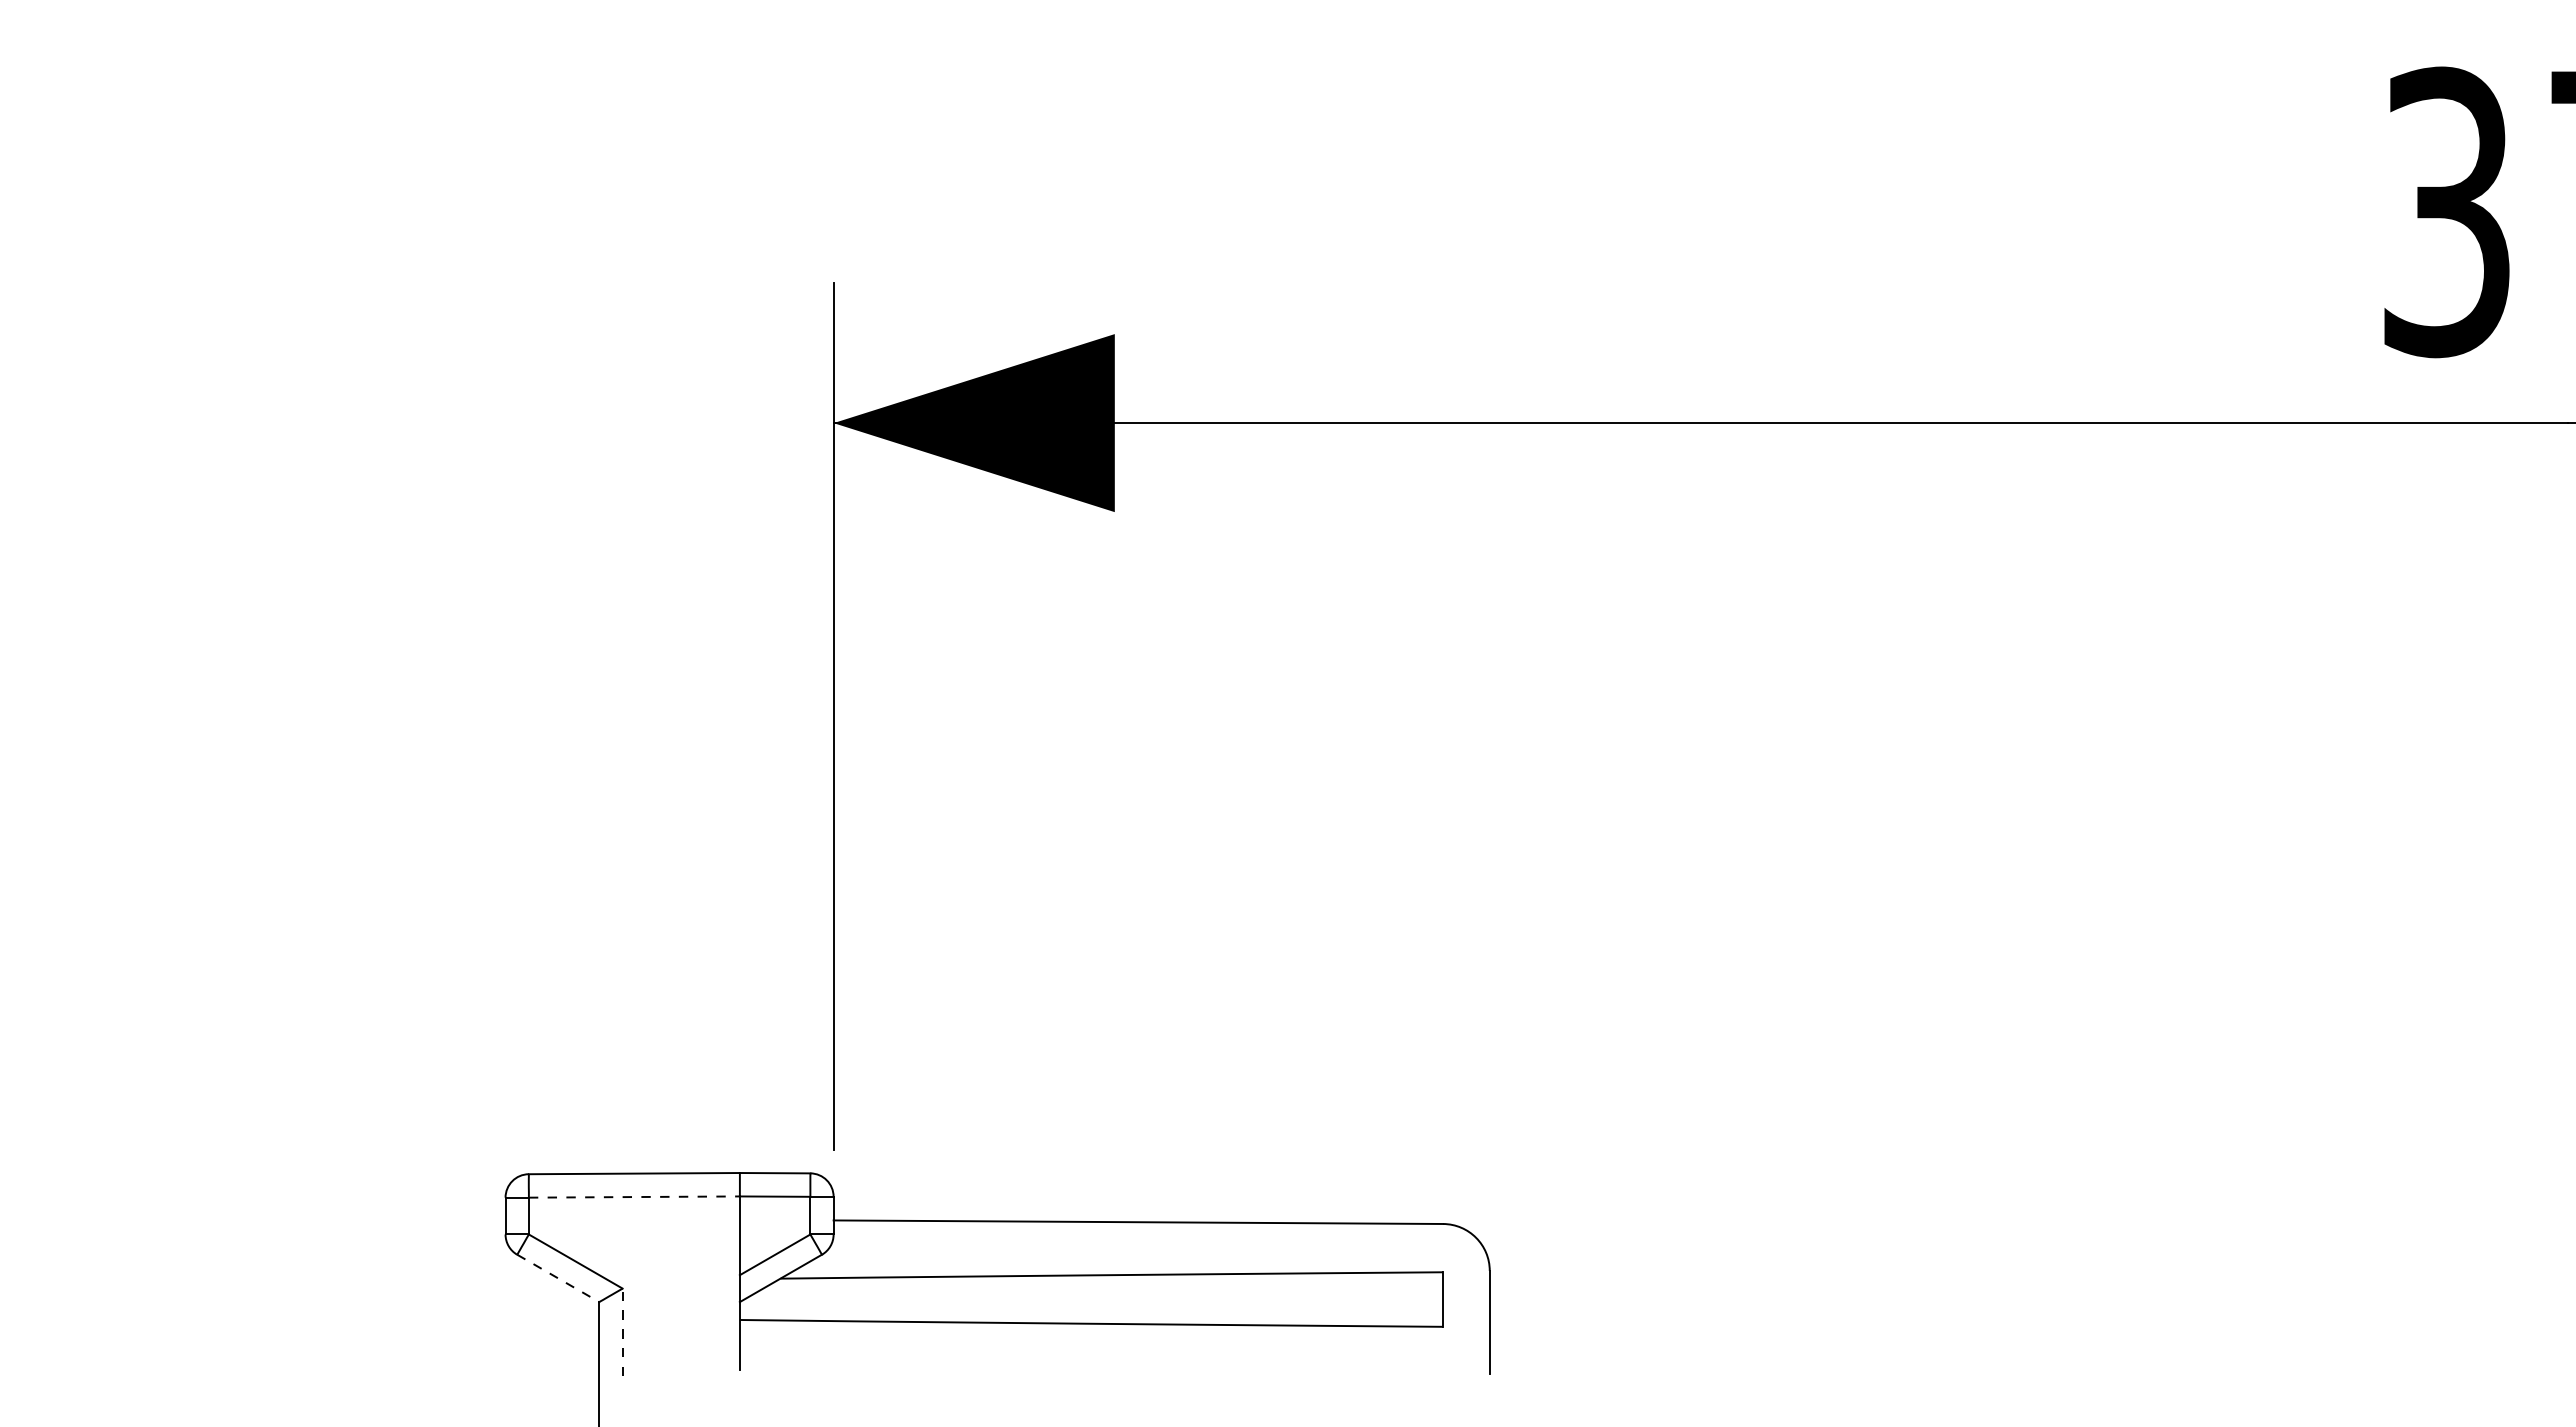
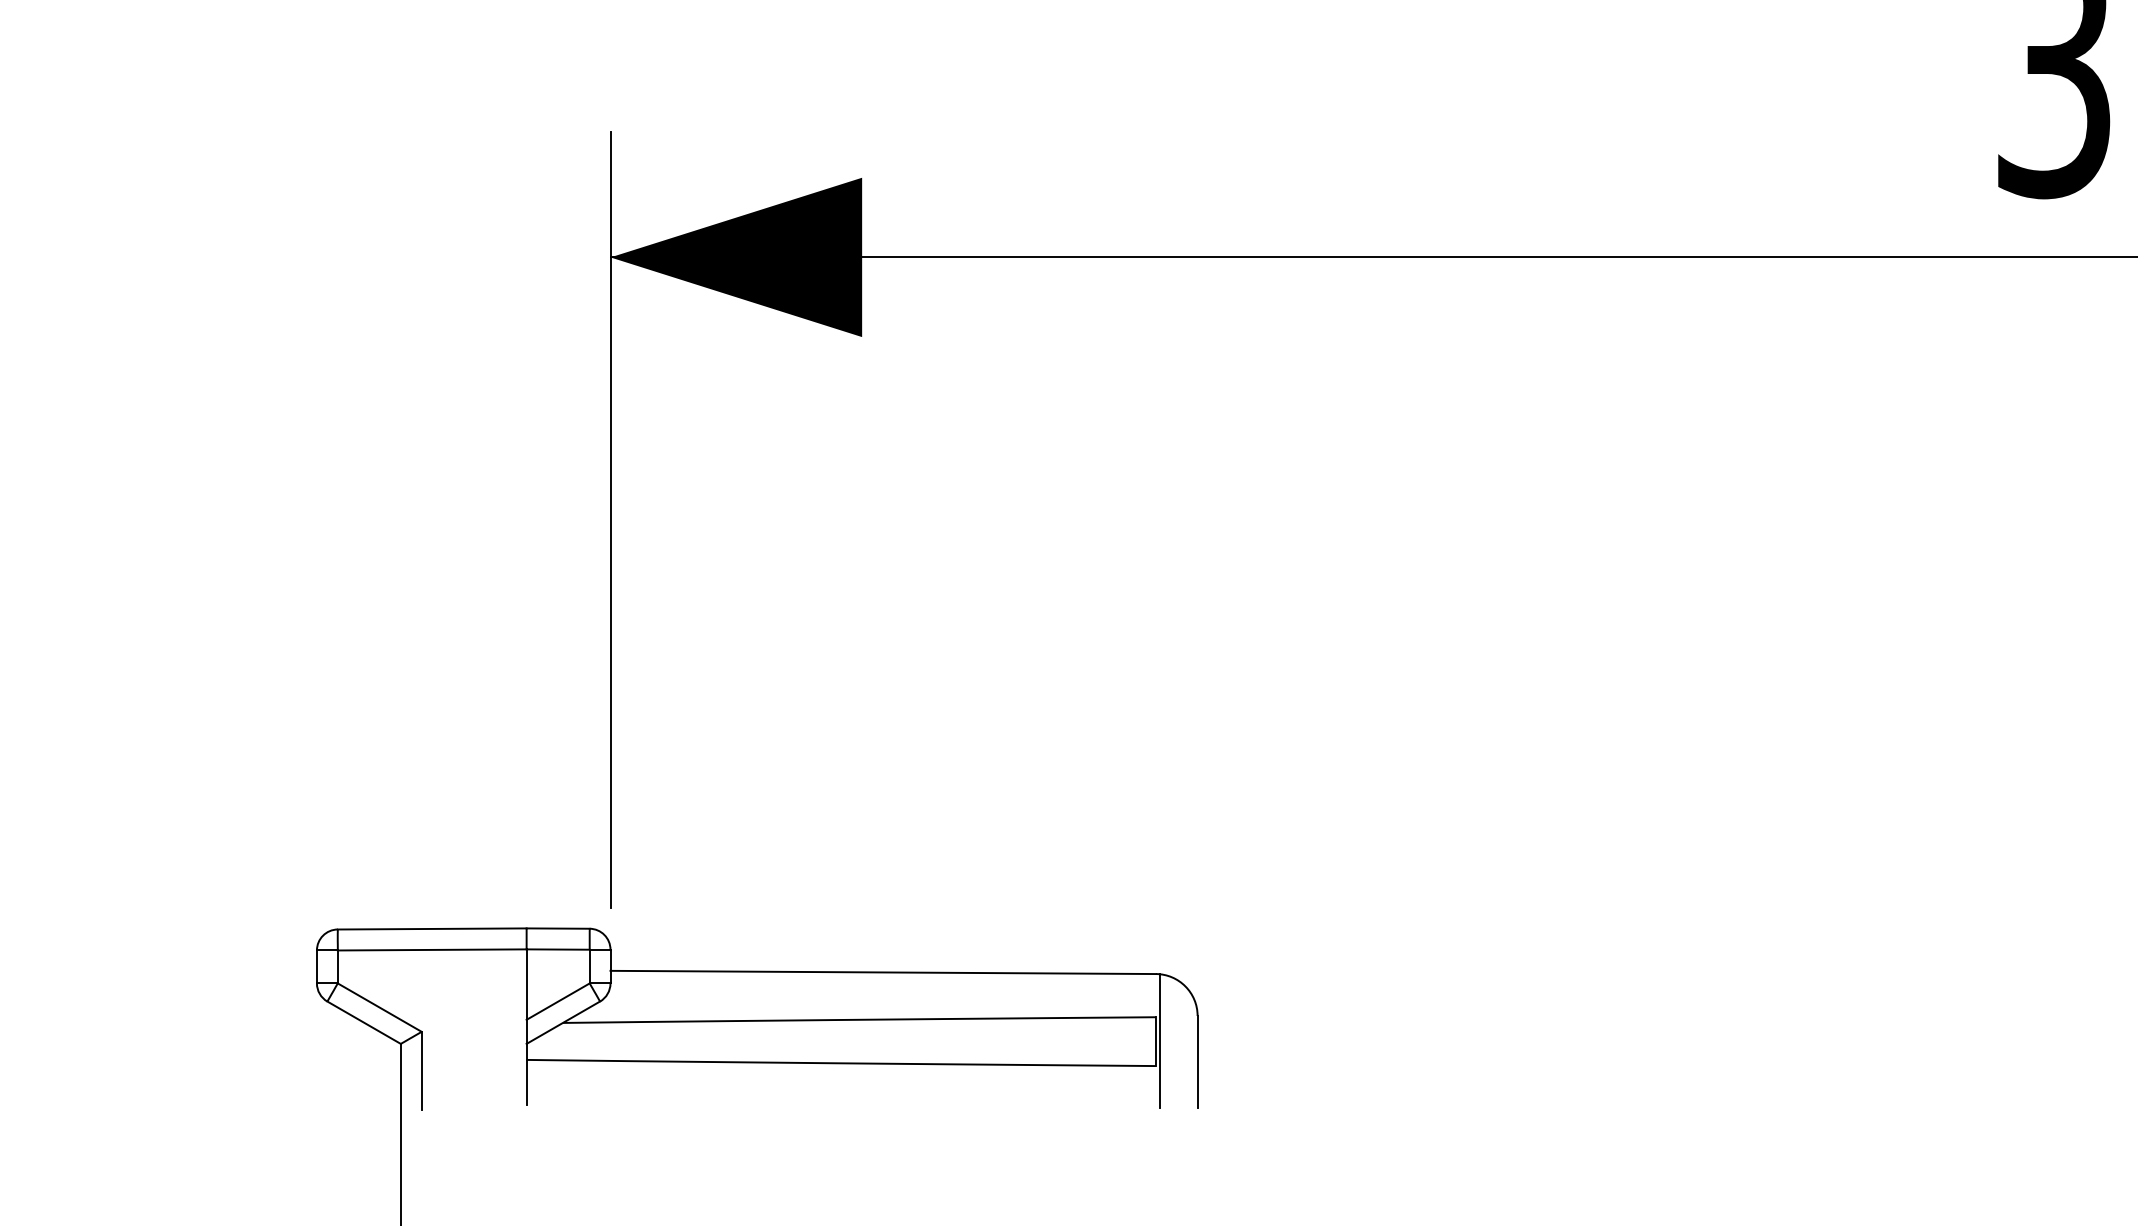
line: (634, 1197) -> (432, 950), dashed -> solid
line: (558, 1278) -> (364, 1022), dashed -> solid
line: (1447, 1298) -> (1159, 1040), added
line: (622, 1332) -> (421, 1071), dashed -> solid

